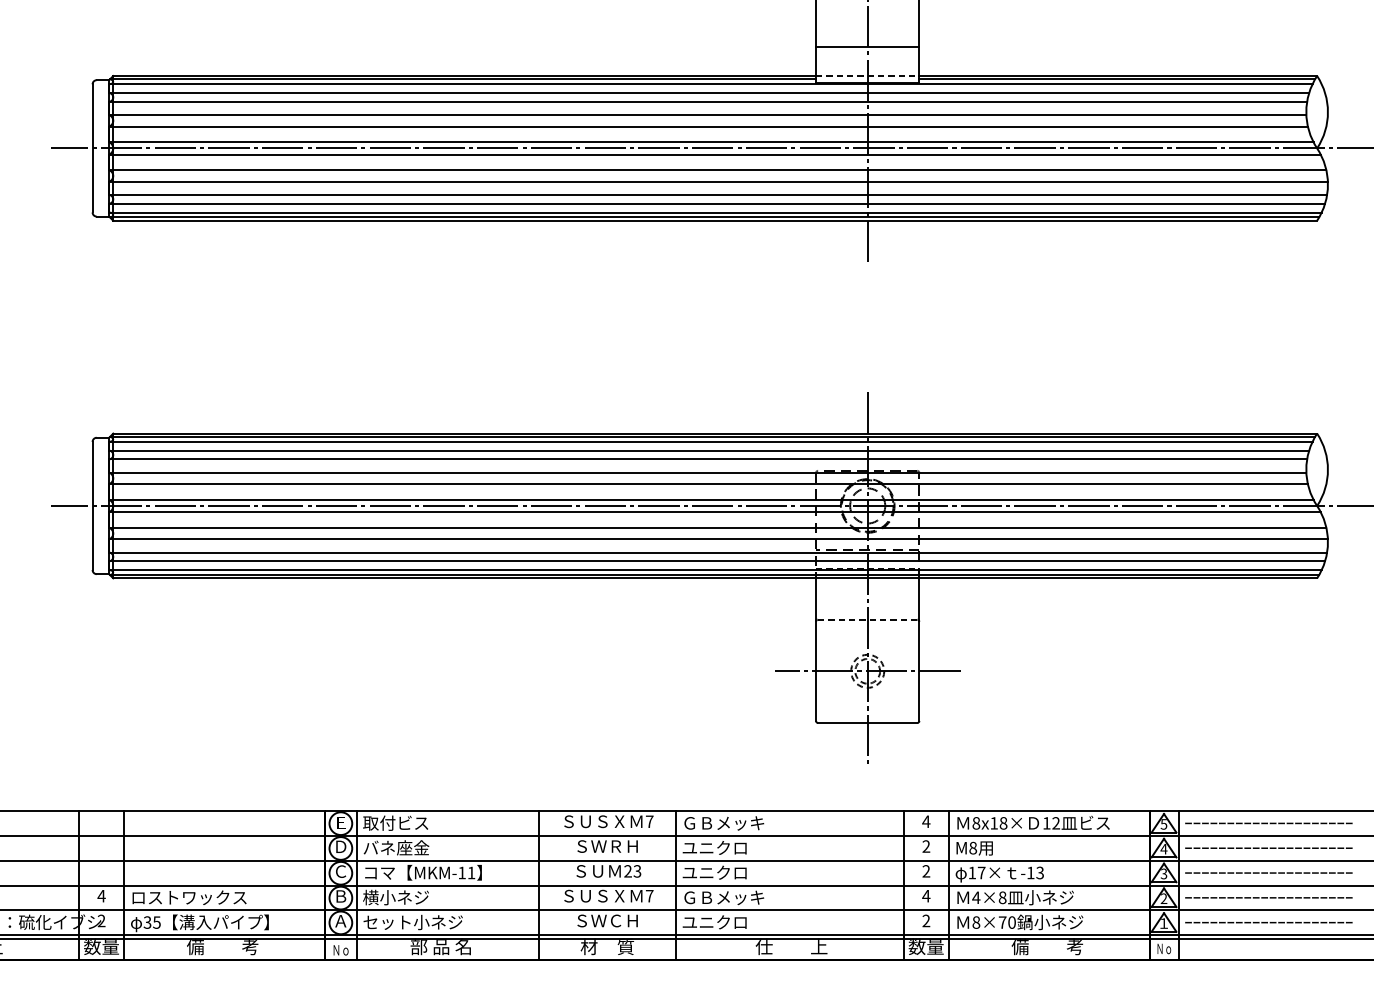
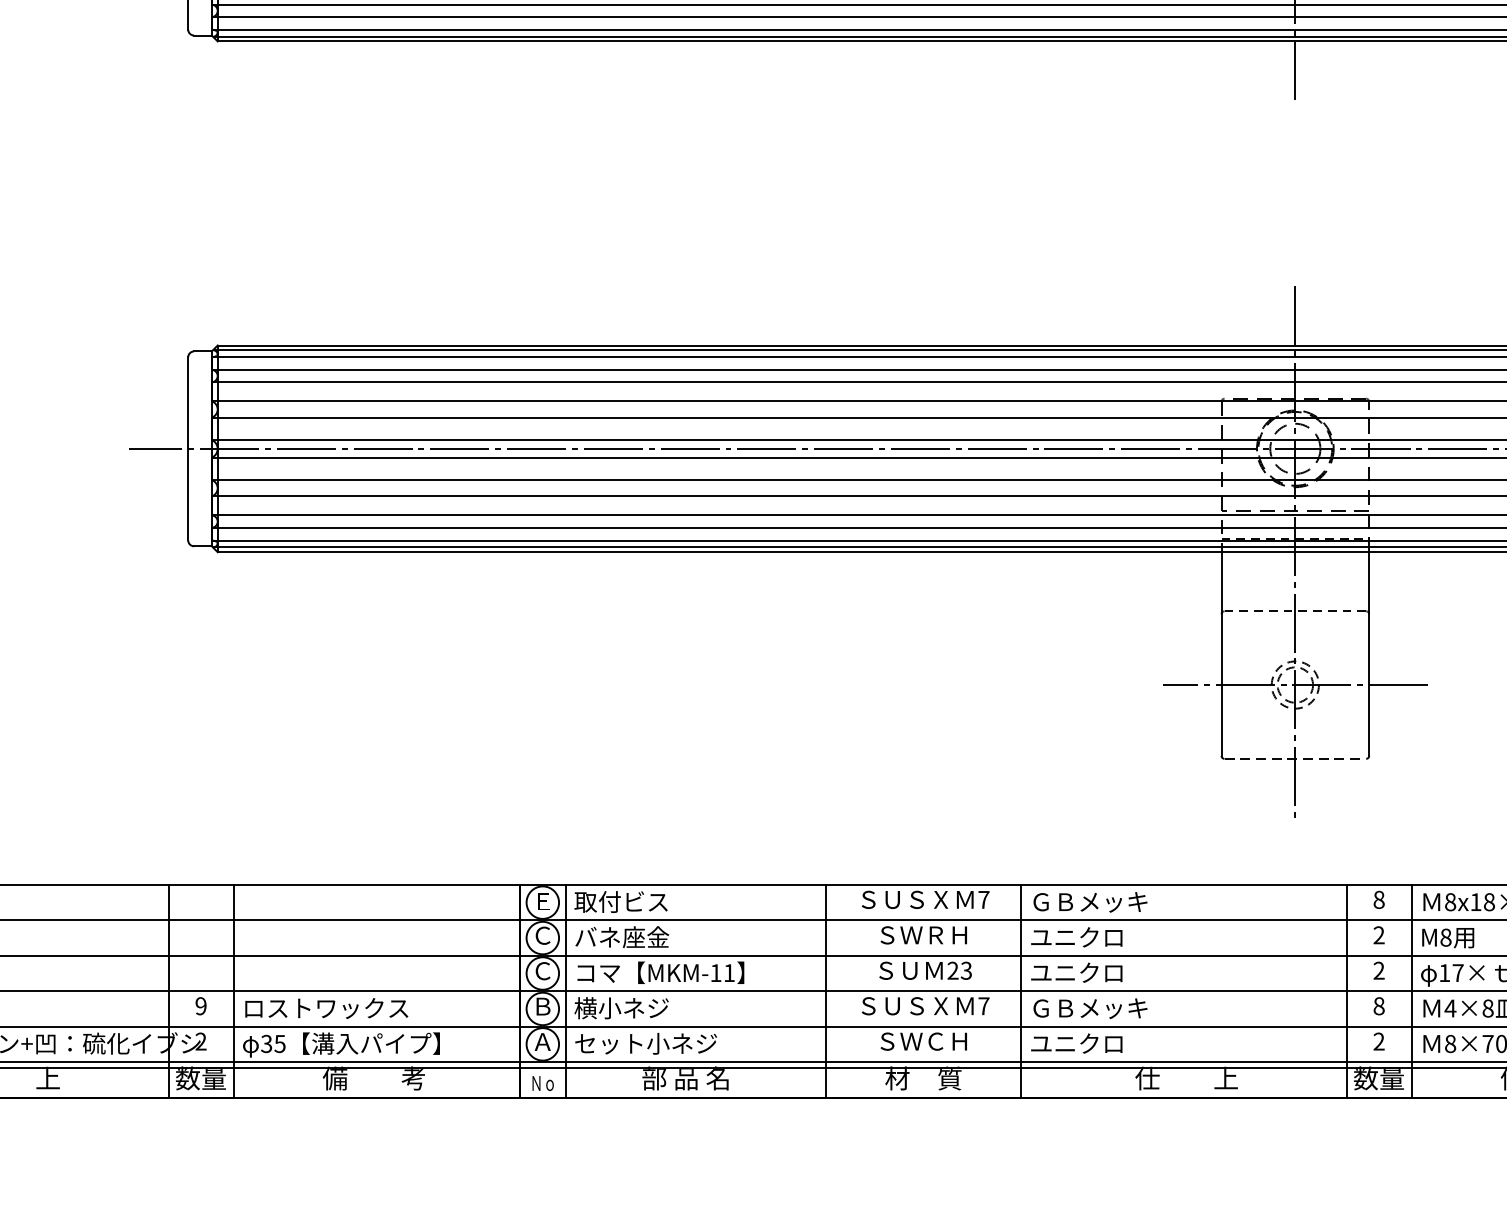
line: (867, 723) -> (1295, 759), solid -> dashed
text: (926, 821) -> (1379, 899), 4 -> 8
text: (341, 846) -> (543, 935), Ｄ -> Ｃ
text: (101, 895) -> (200, 1005), 4 -> 9
text: (926, 895) -> (1379, 1005), 4 -> 8

